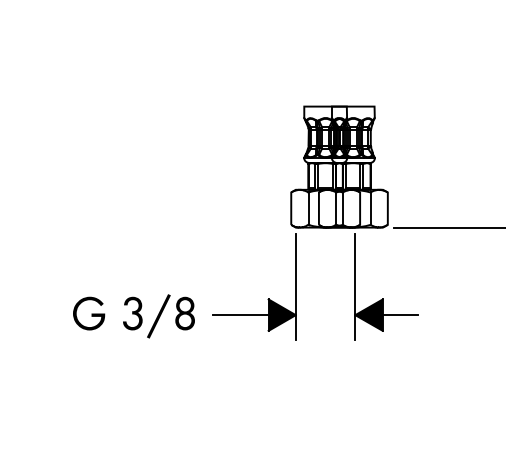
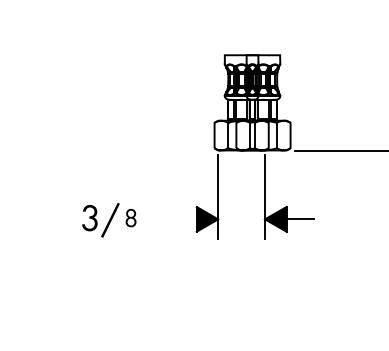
part: (89, 313) -> (55, 218), removed
part: (184, 313) -> (130, 218), size x0.7
line: (240, 315) -> (174, 219), removed

